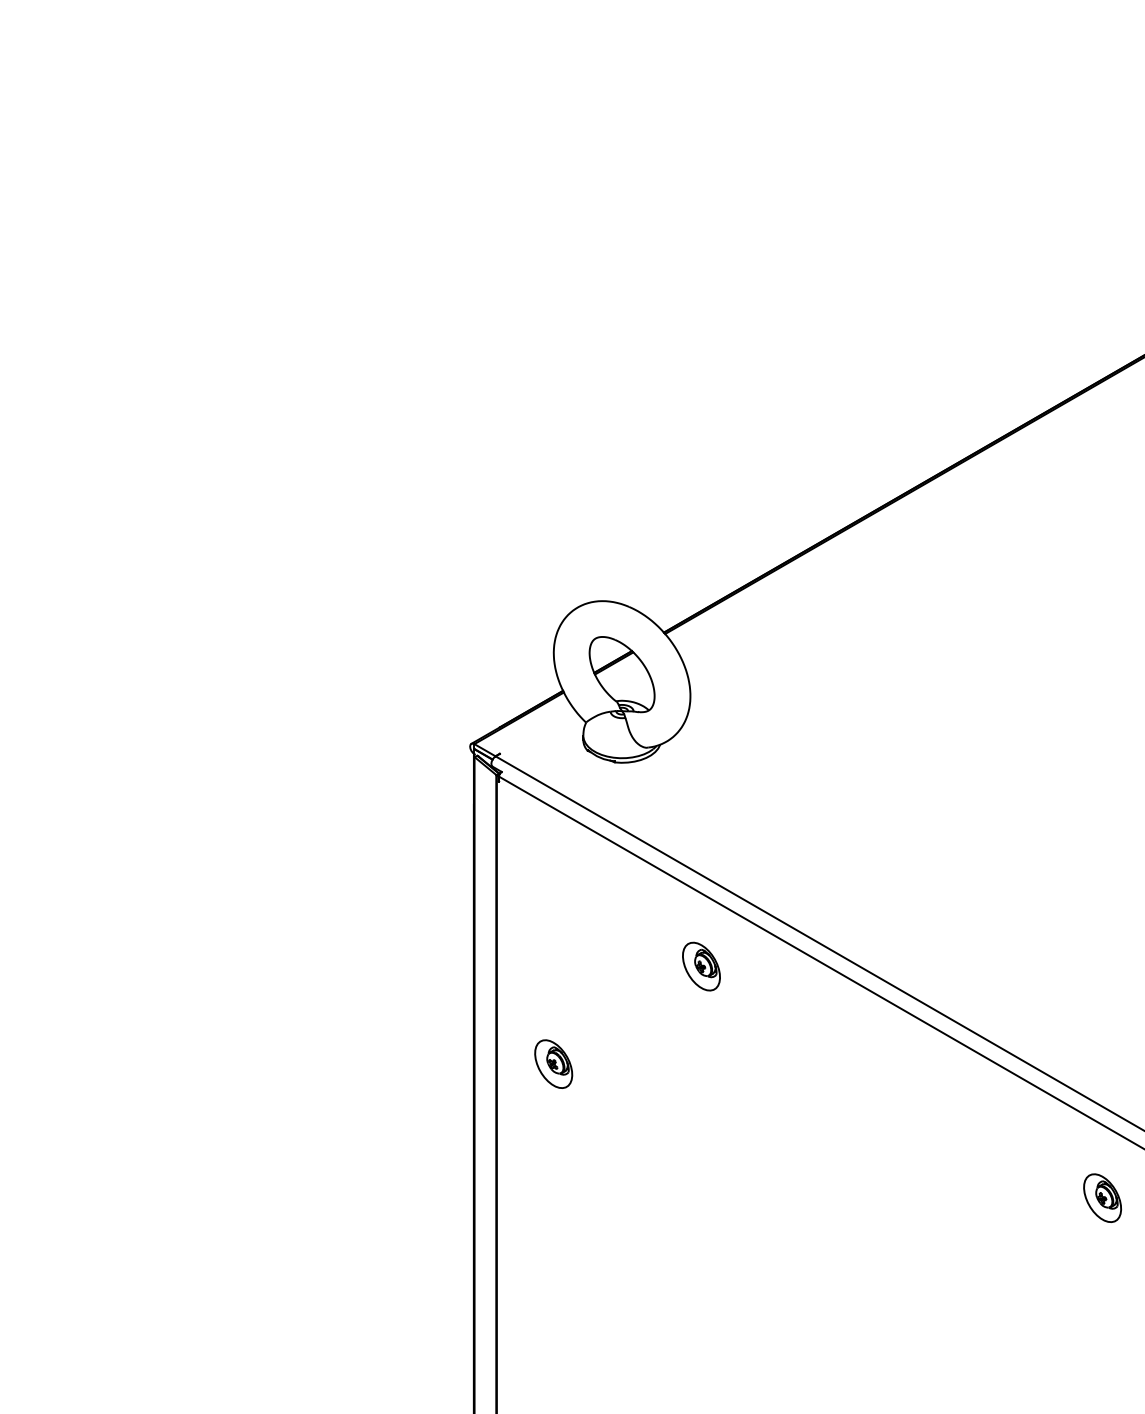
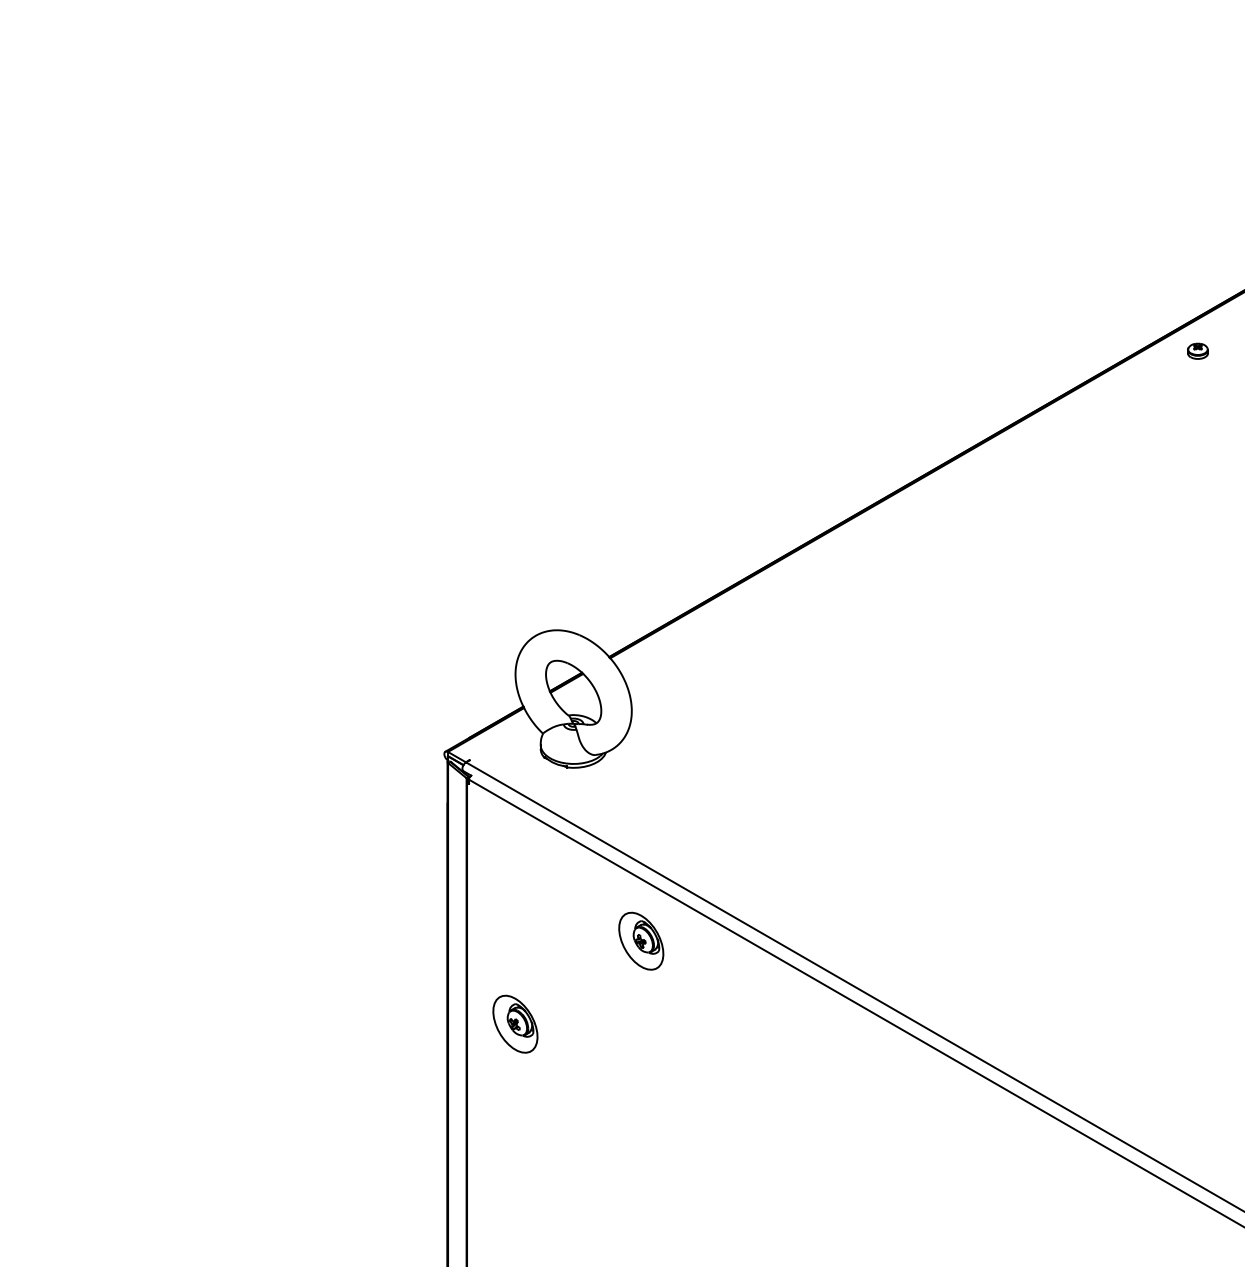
part: (700, 966) -> (640, 941), size x1.4
part: (553, 1064) -> (515, 1024), size x1.4
part: (1102, 1198) -> (982, 1138), removed

